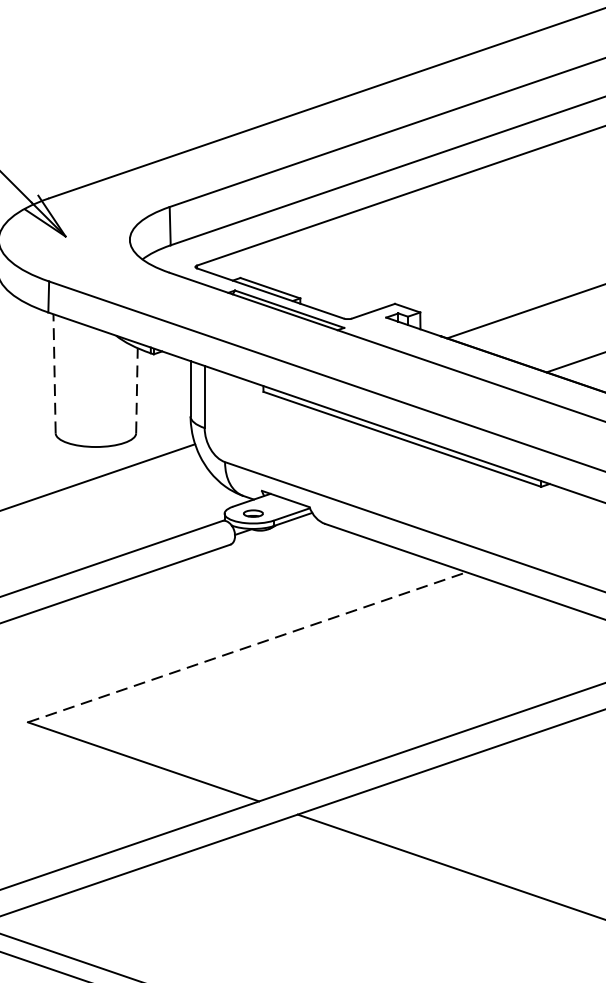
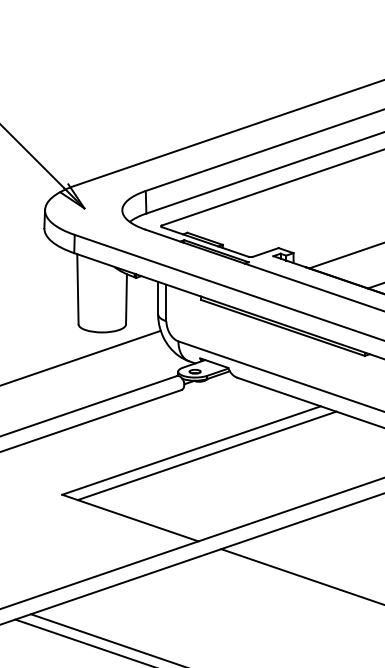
line: (53, 372) -> (77, 288), dashed -> solid
line: (136, 389) -> (126, 298), dashed -> solid
line: (247, 647) -> (191, 450), dashed -> solid
line: (272, 655) -> (206, 455), added

